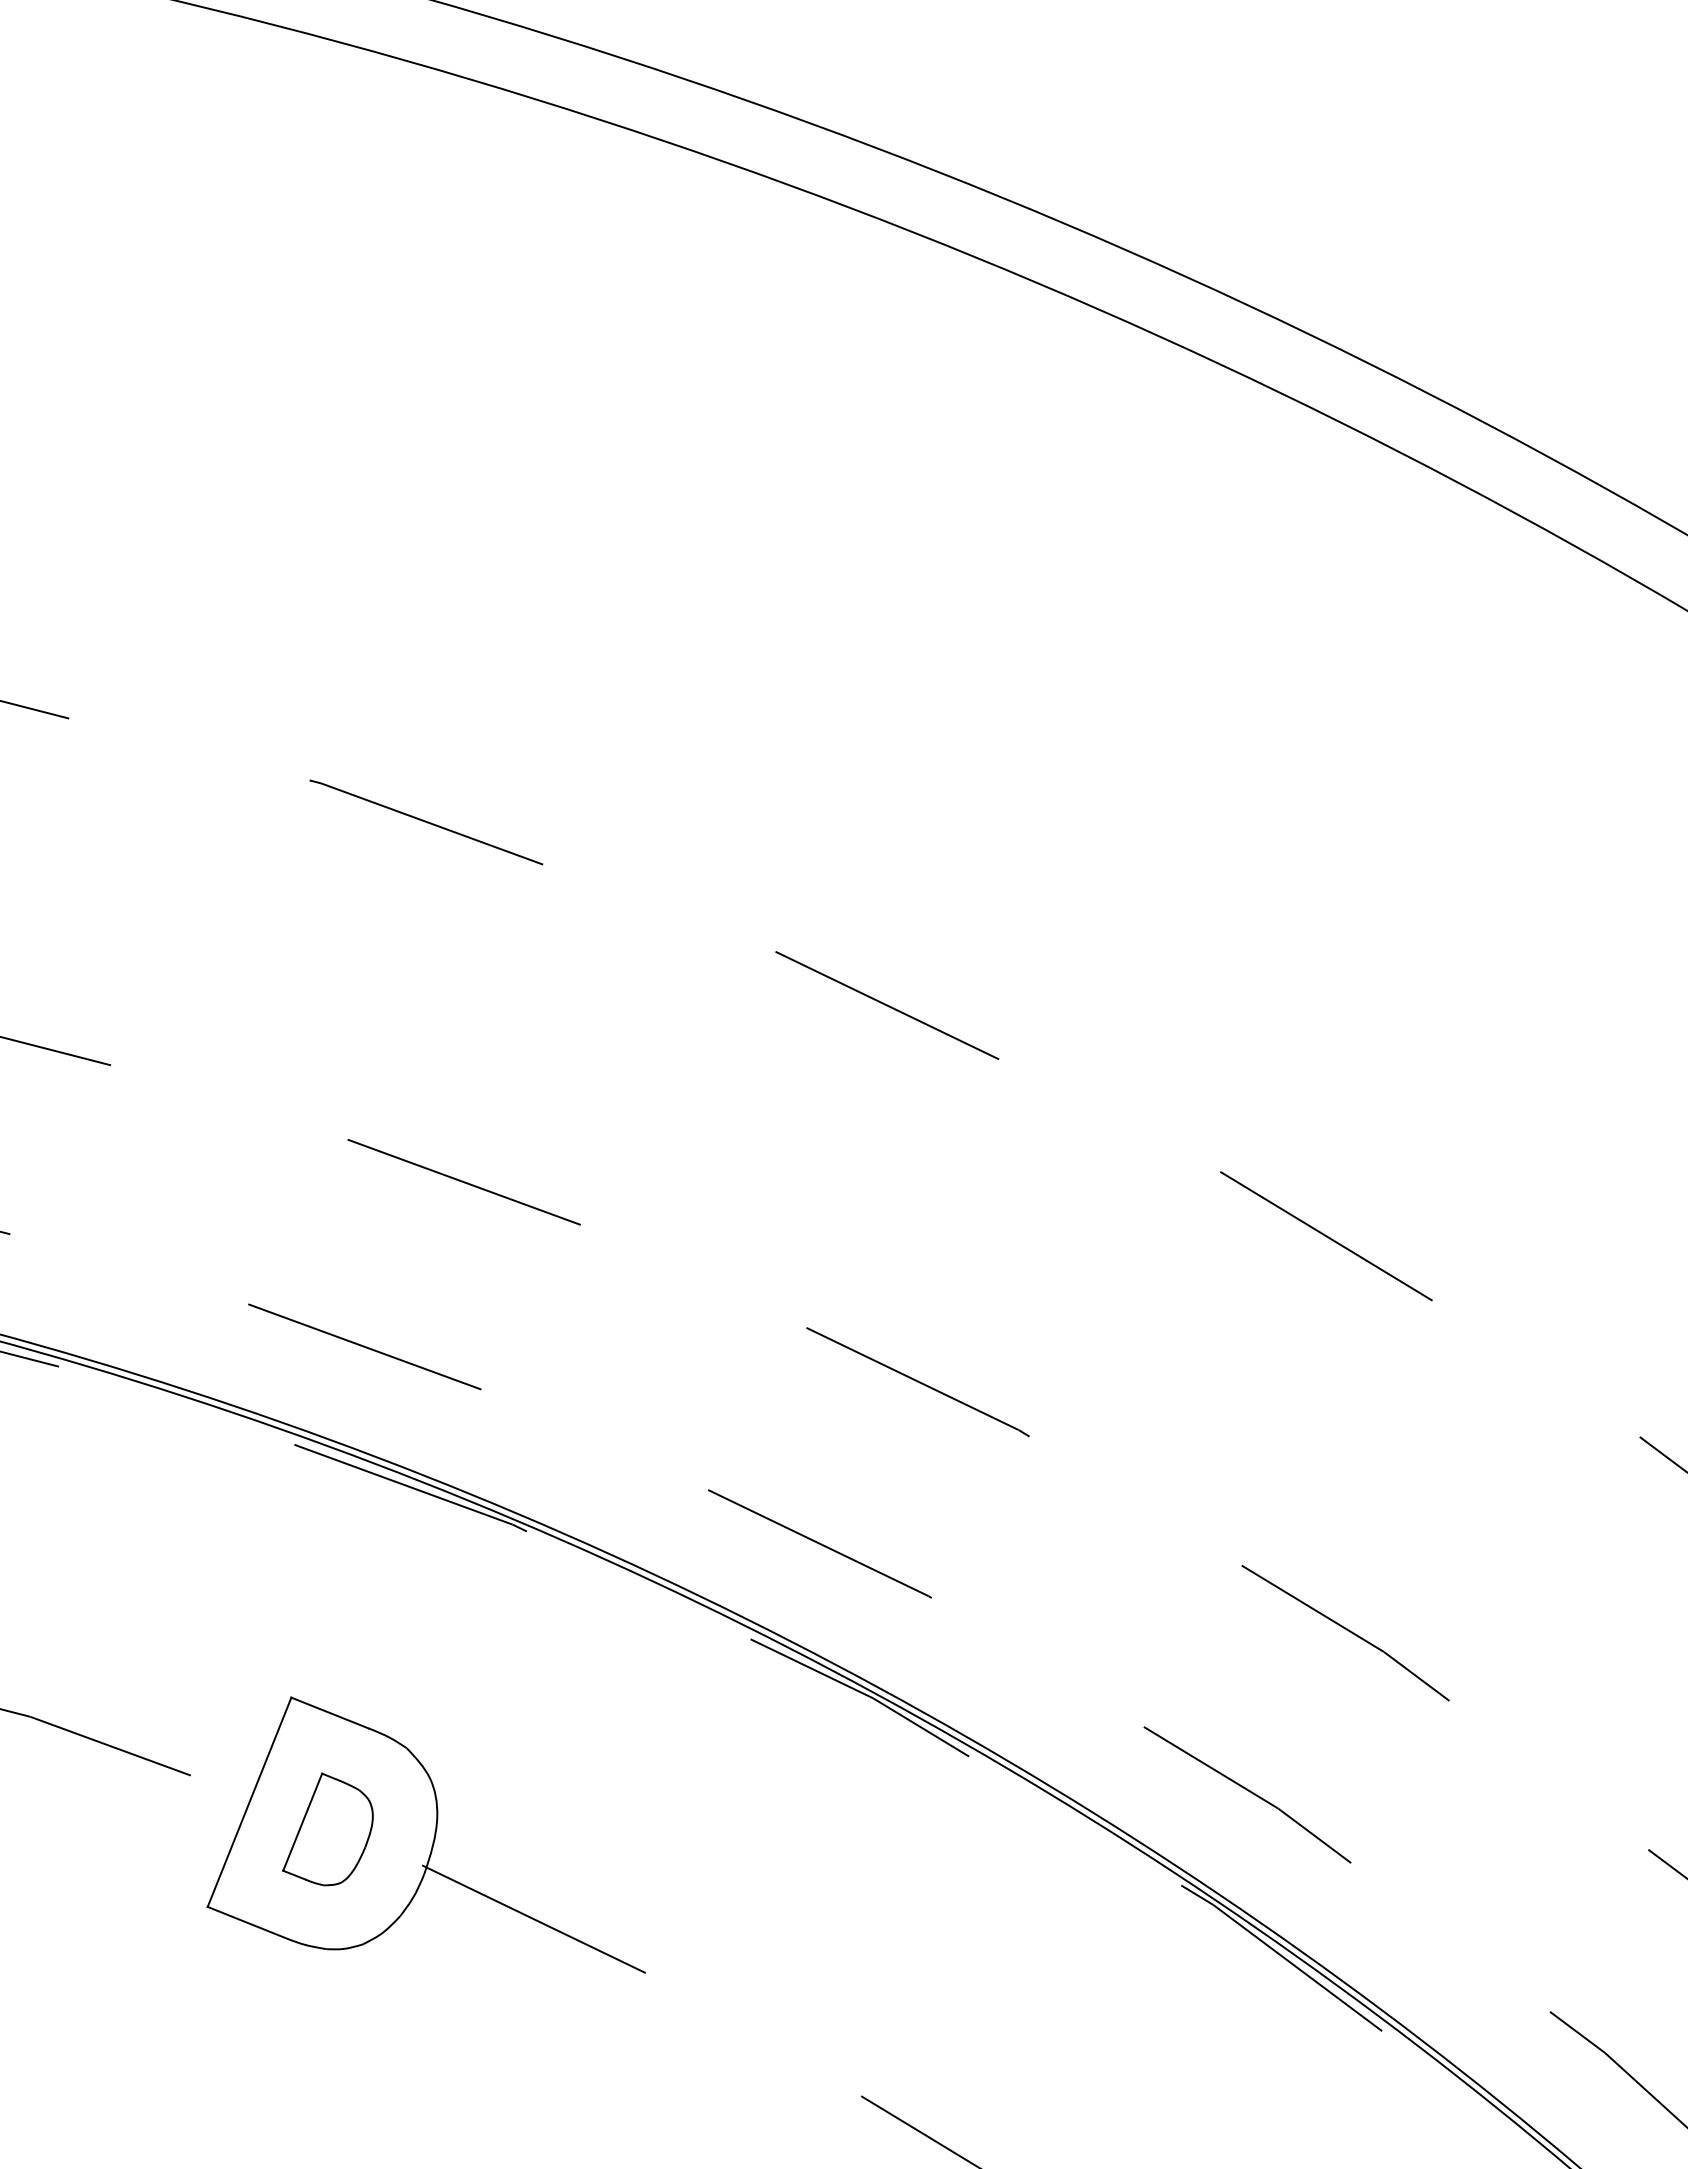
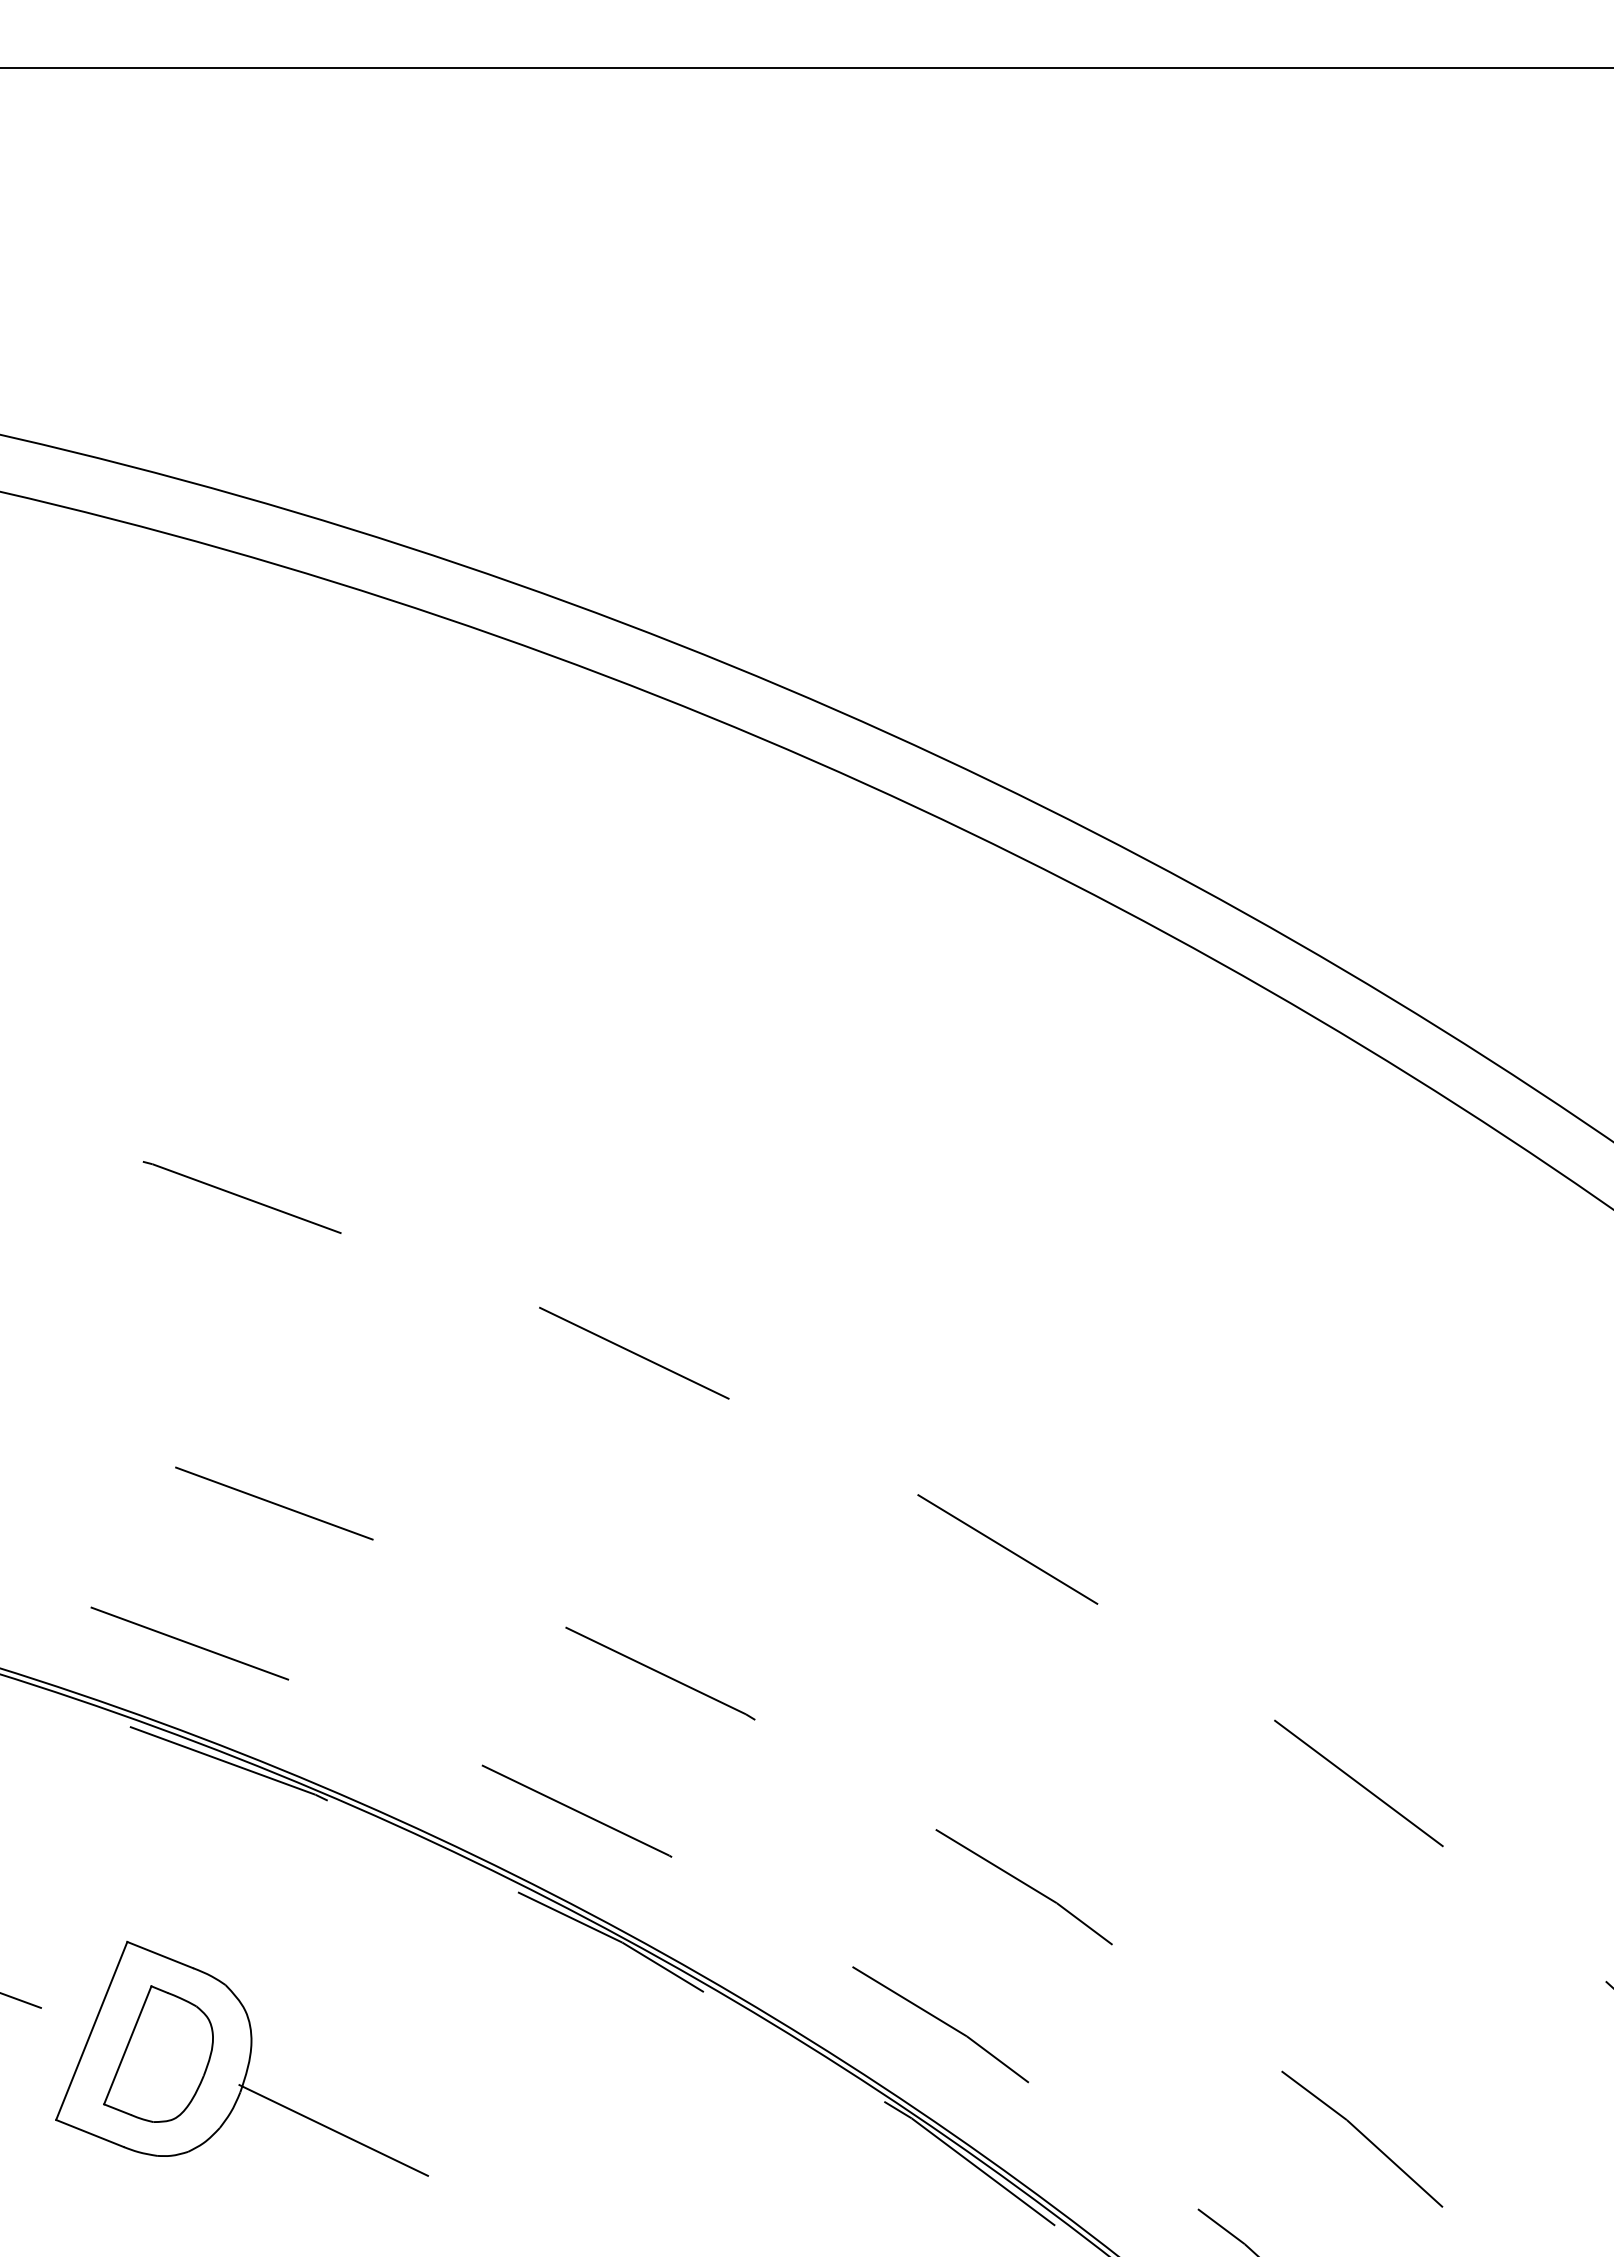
part: (327, 1828) -> (158, 2053), size x1.43

